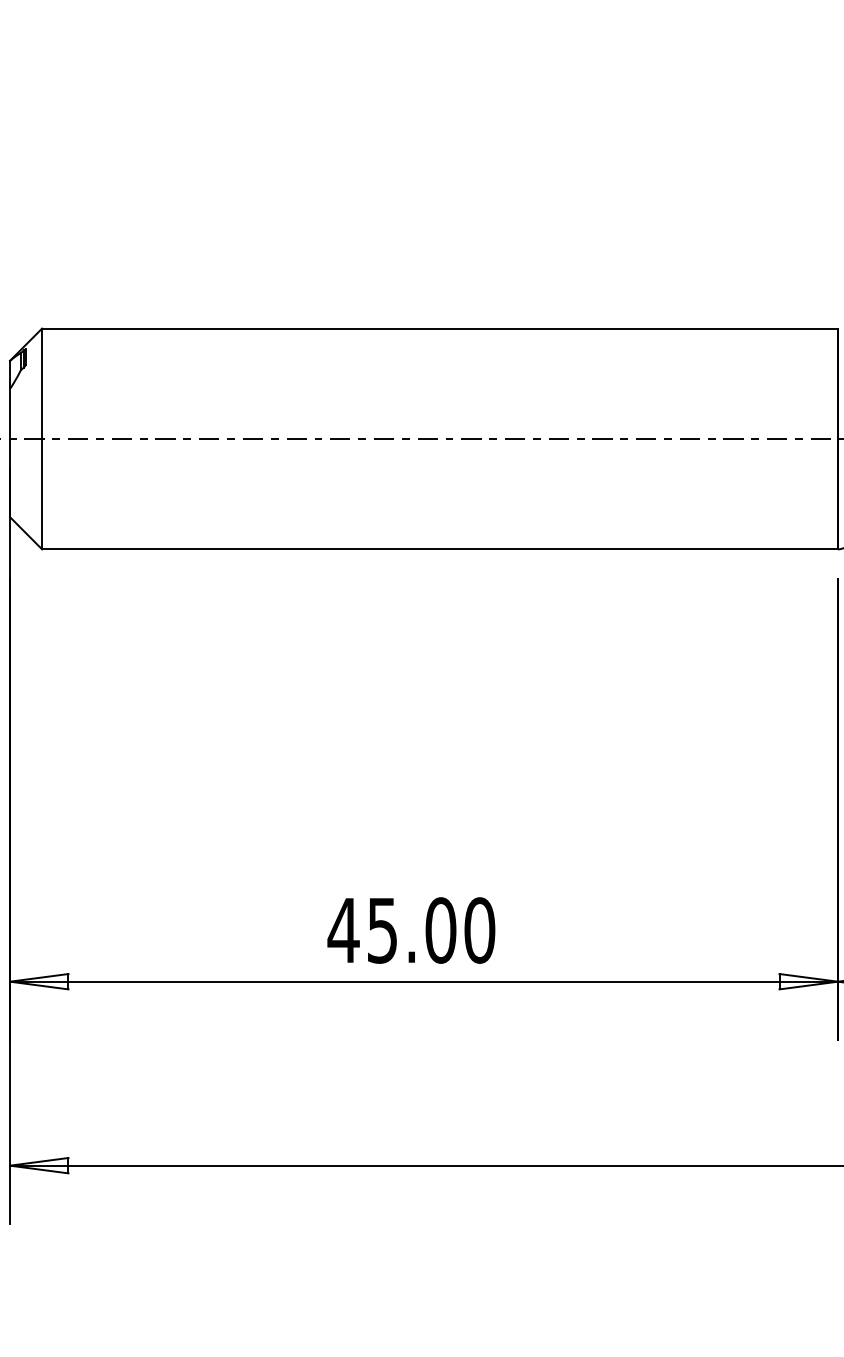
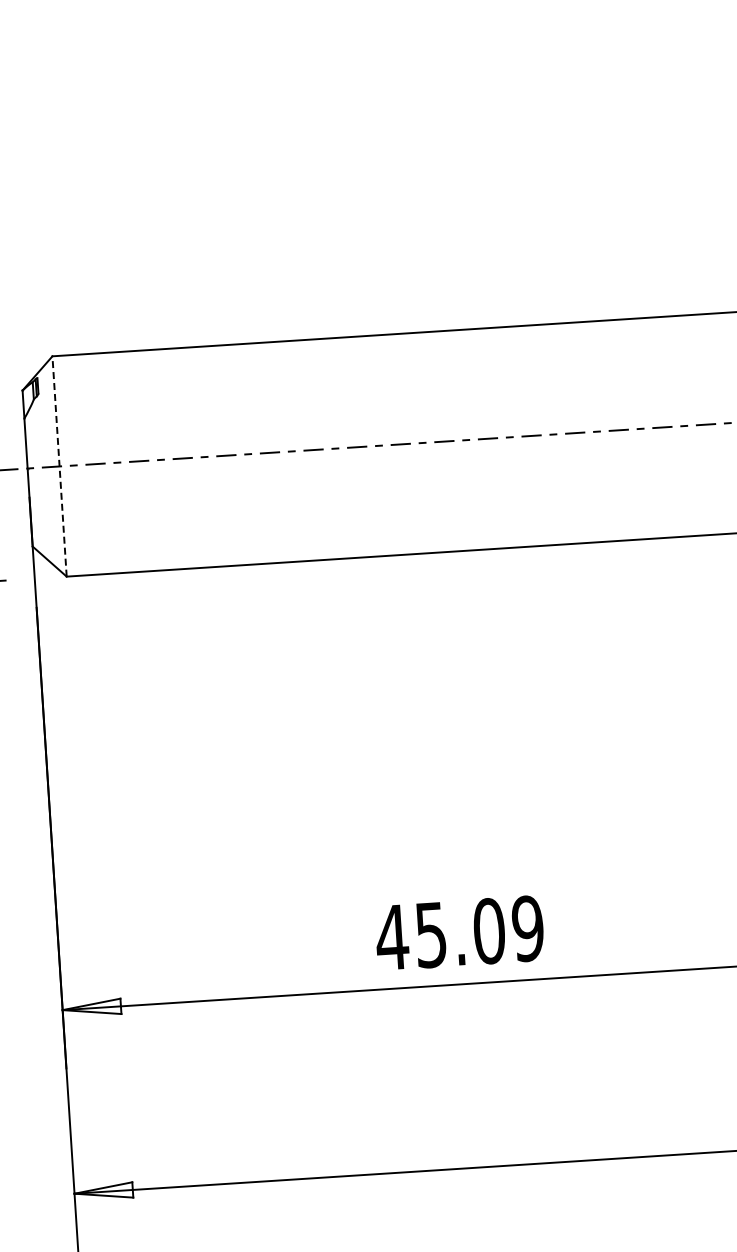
line: (42, 438) -> (59, 465), solid -> dashed
text: (479, 930) -> (527, 928), 45.00 -> 45.09

